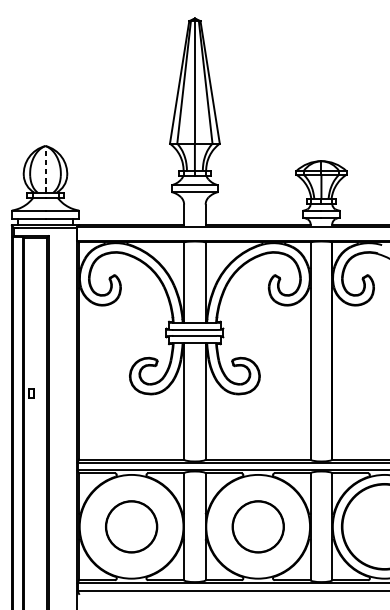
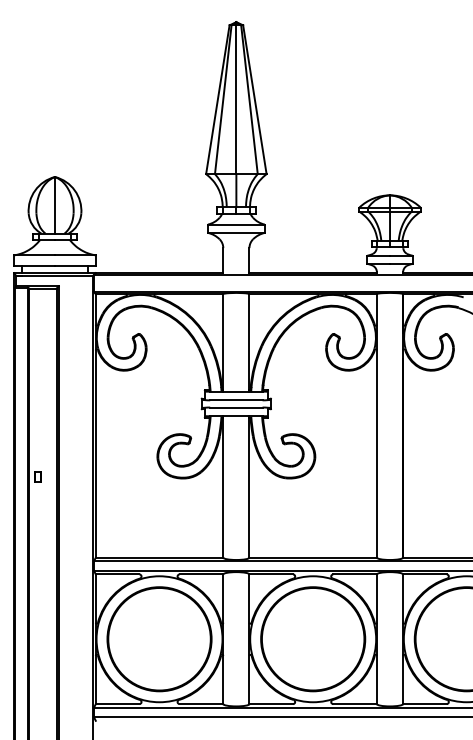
line: (45, 168) -> (55, 204), dashed -> solid
circle: (131, 526) -> (159, 639), size x1.67
circle: (258, 526) -> (313, 639), size x1.67

